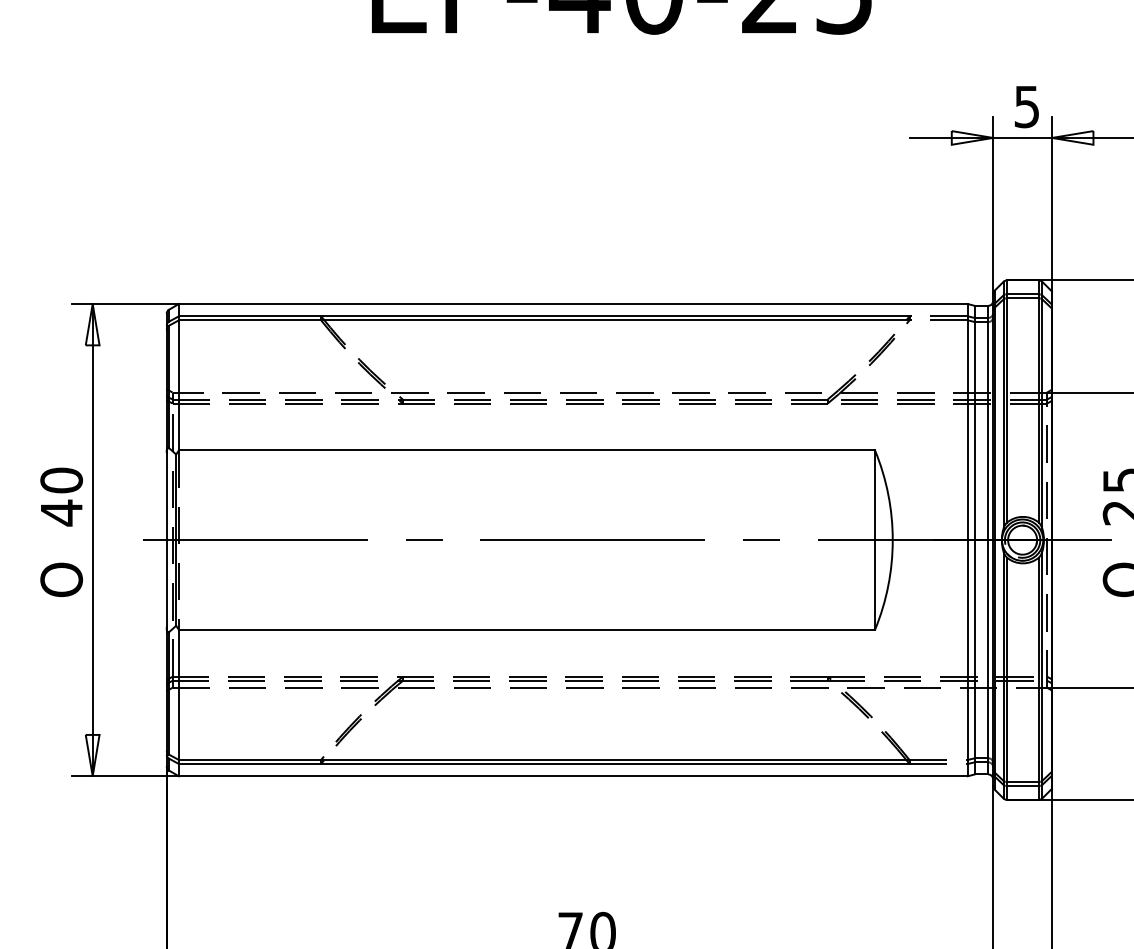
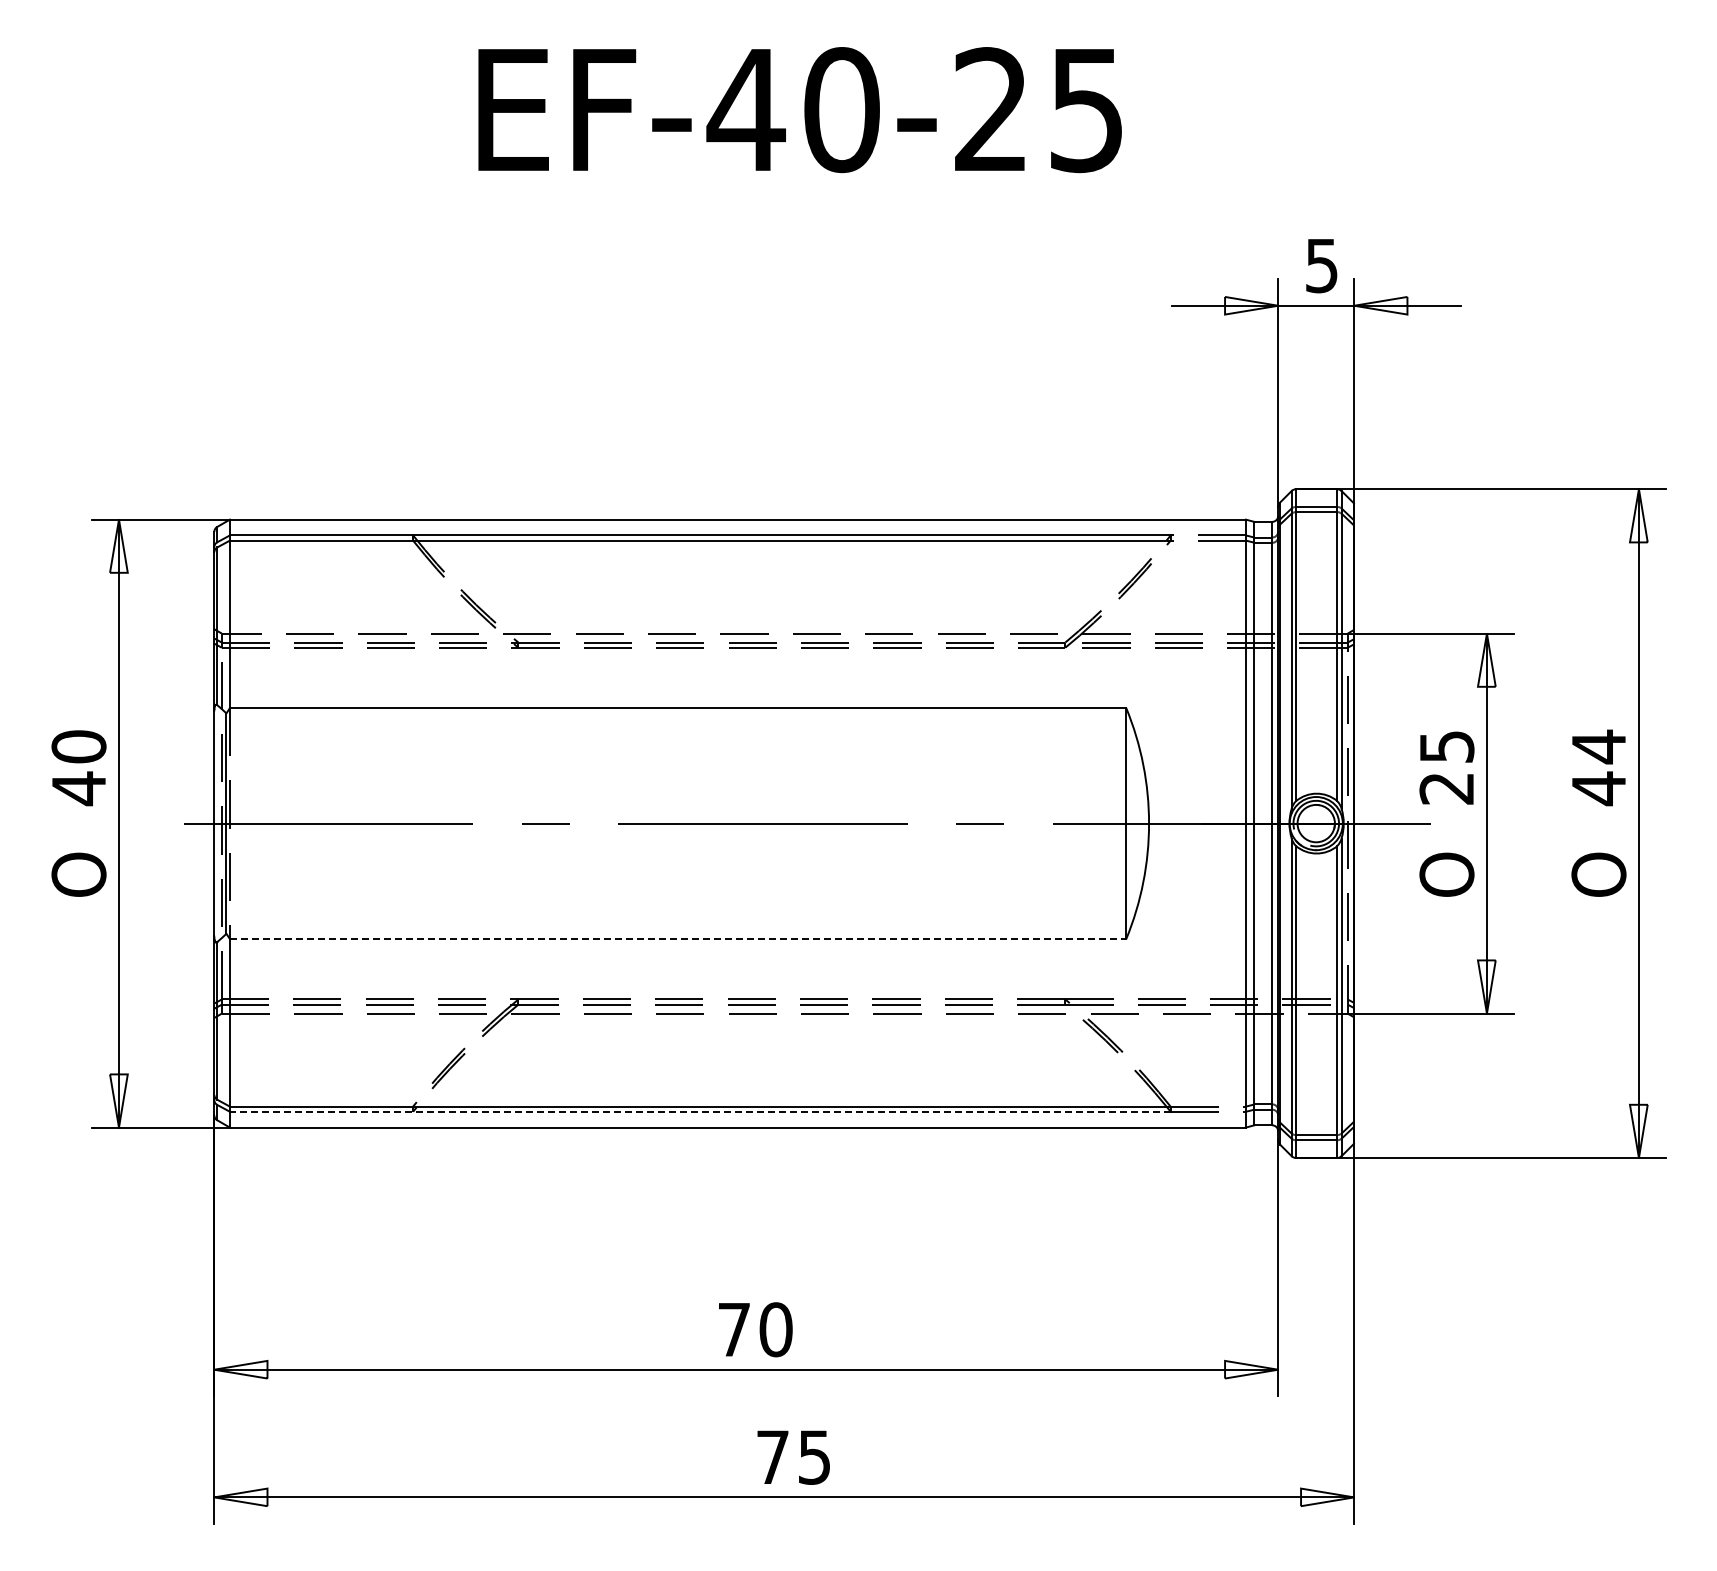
line: (527, 630) -> (678, 939), solid -> dashed
line: (543, 763) -> (699, 1111), solid -> dashed

